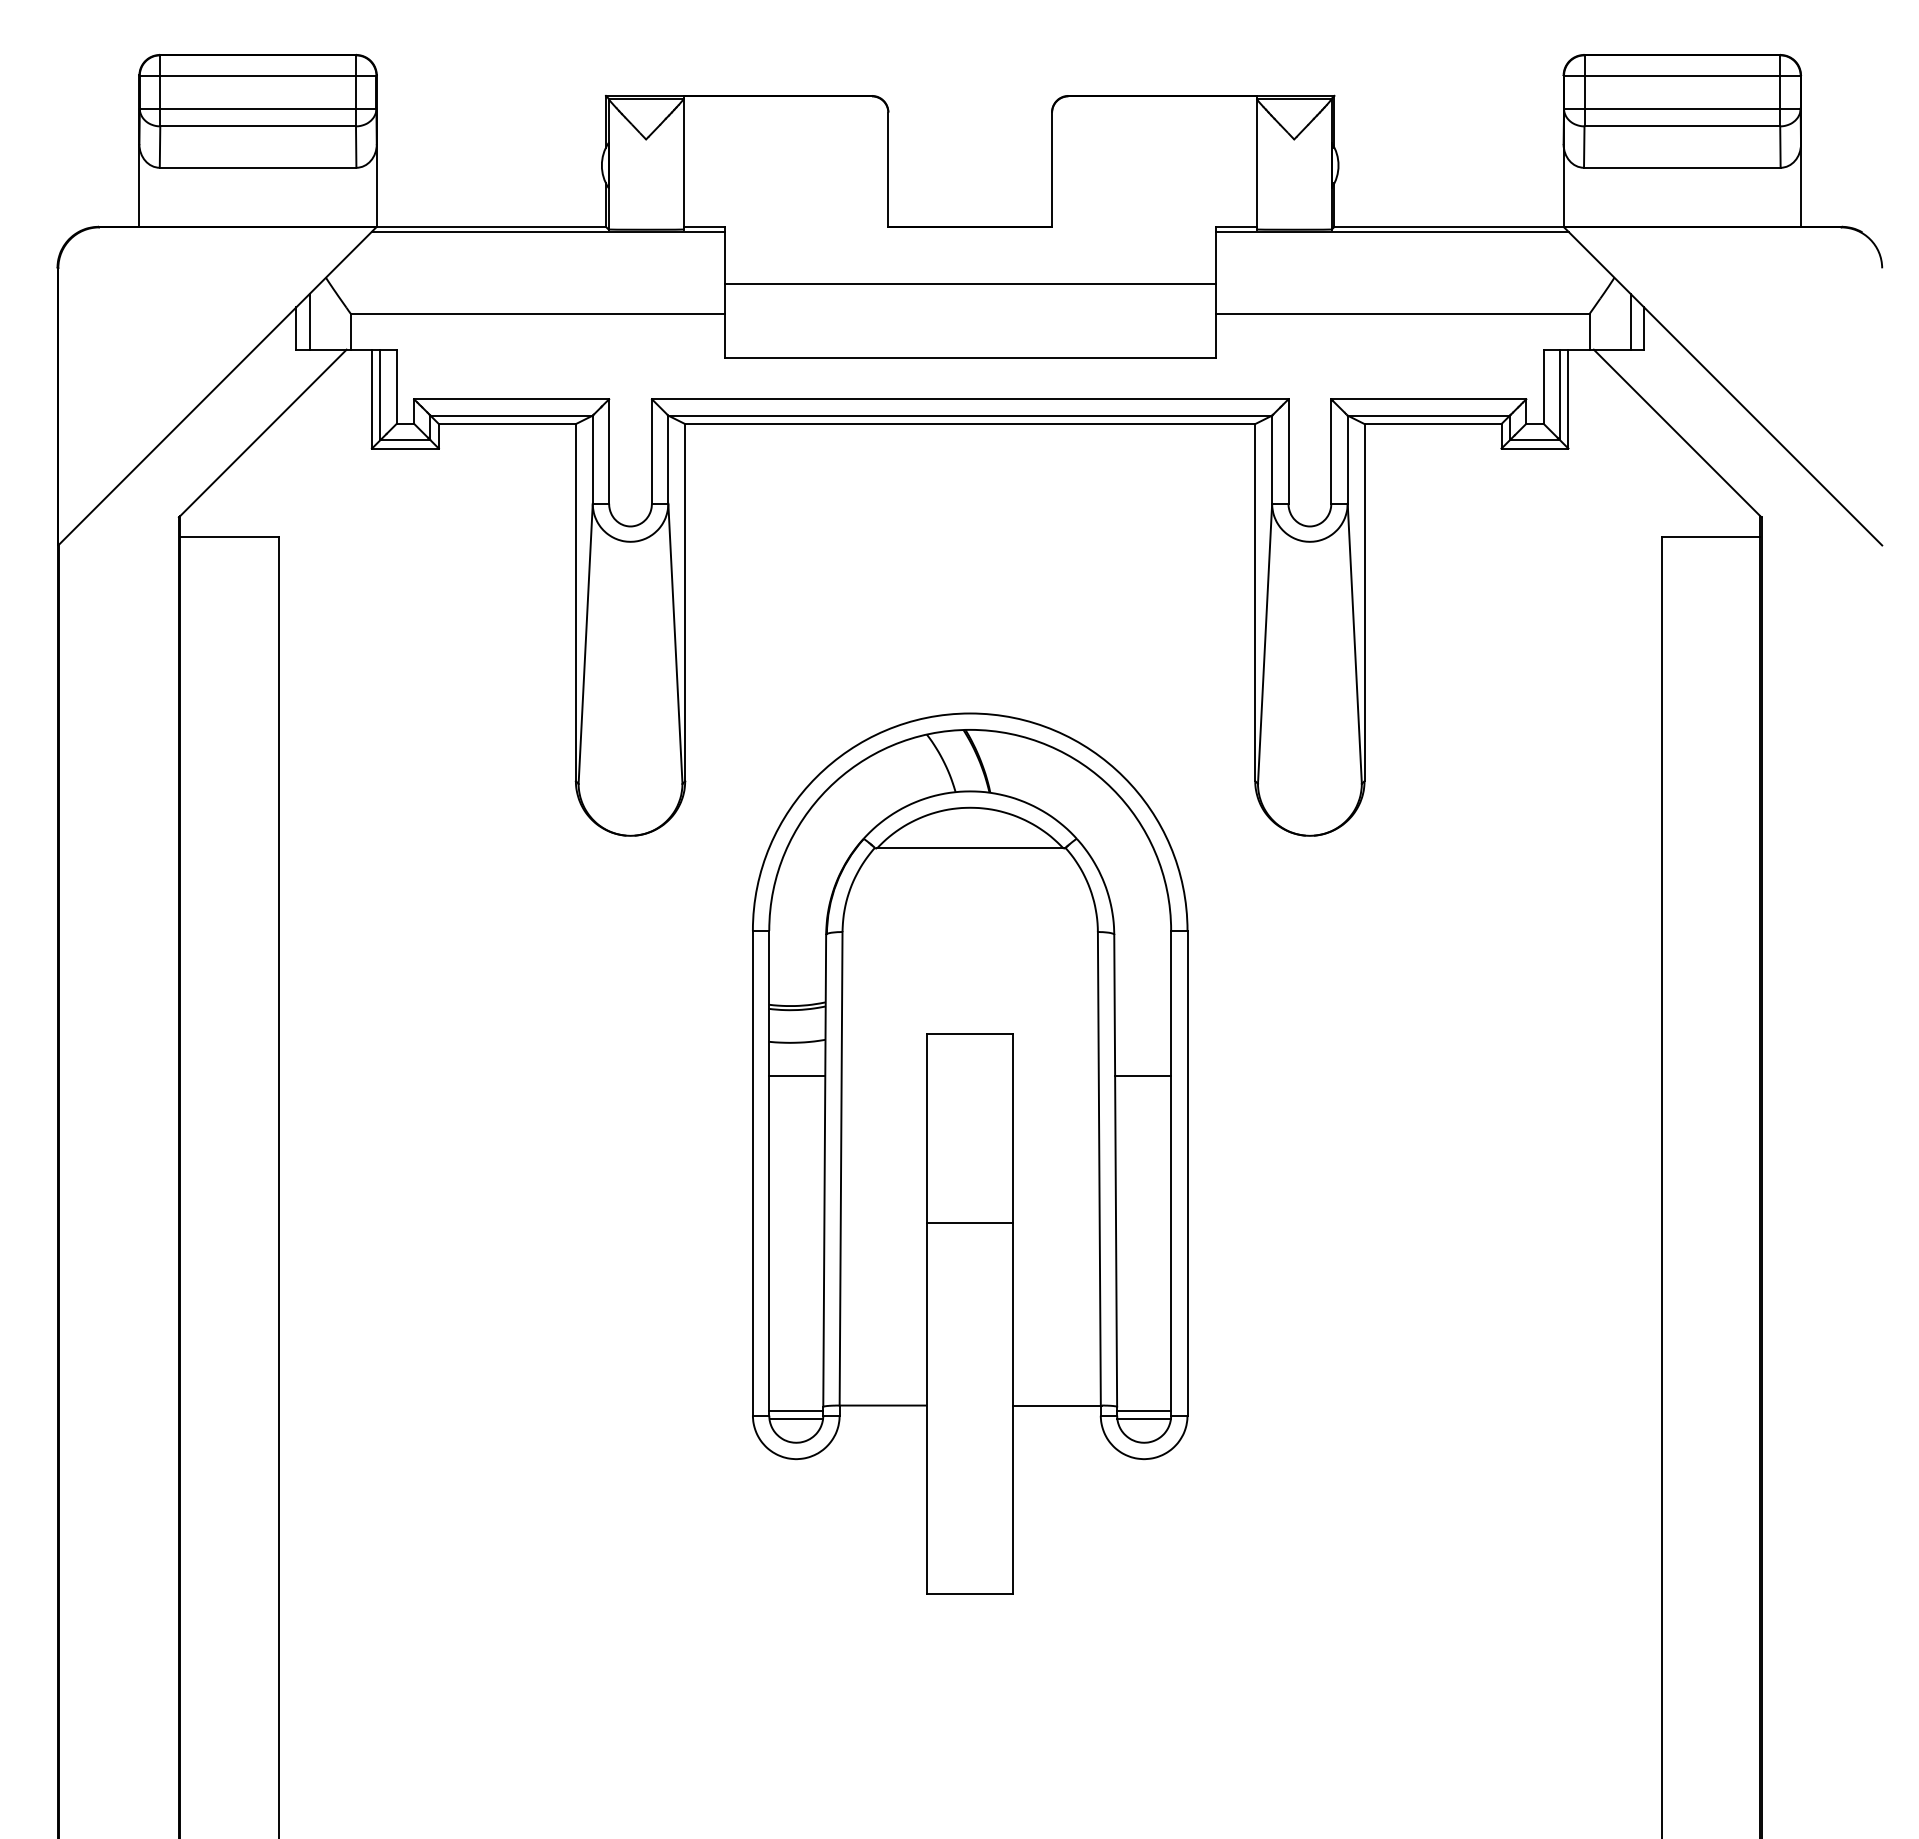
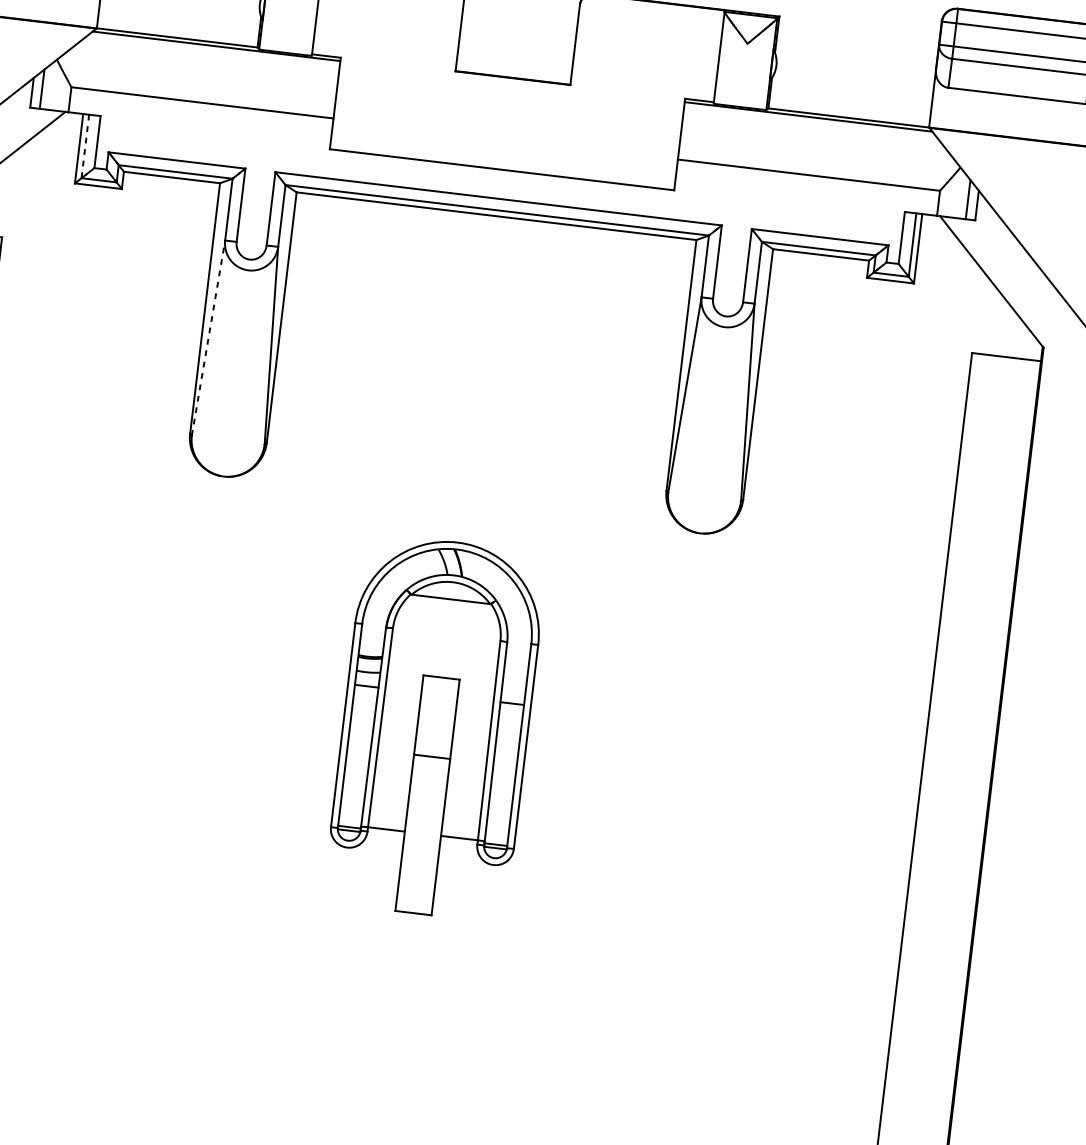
line: (969, 284) -> (507, 118), removed
line: (380, 395) -> (85, 146), solid -> dashed
line: (585, 643) -> (208, 337), solid -> dashed
part: (970, 1153) -> (435, 727), size x0.6

